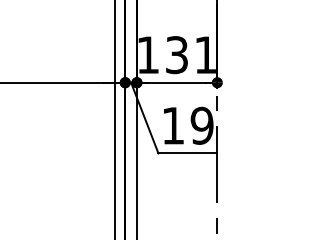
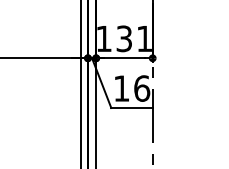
text: (201, 125) -> (141, 88), 19 -> 16

